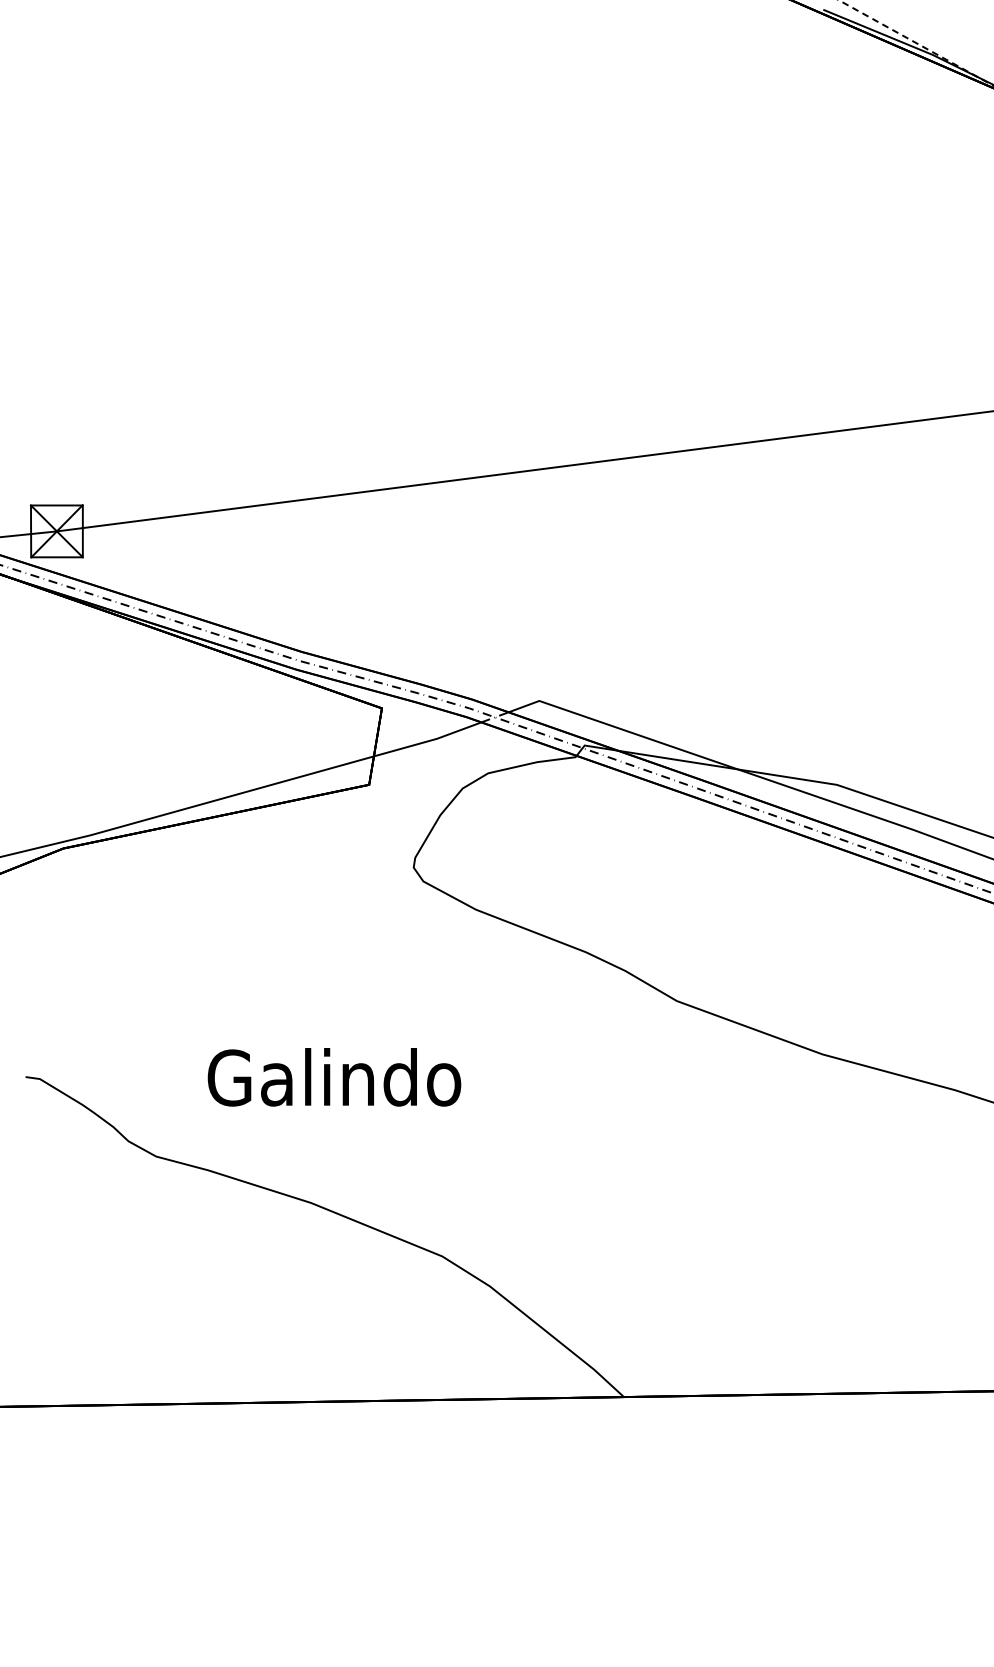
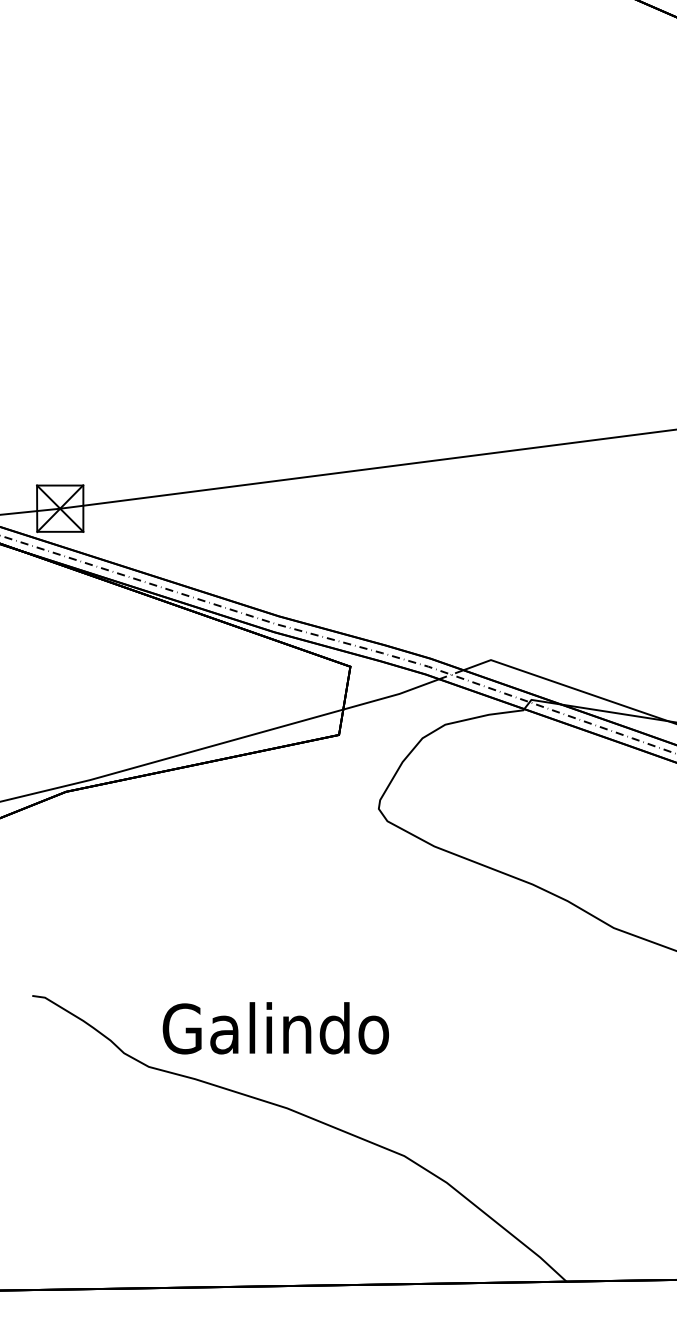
text: (334, 1077) -> (275, 1028), moved

